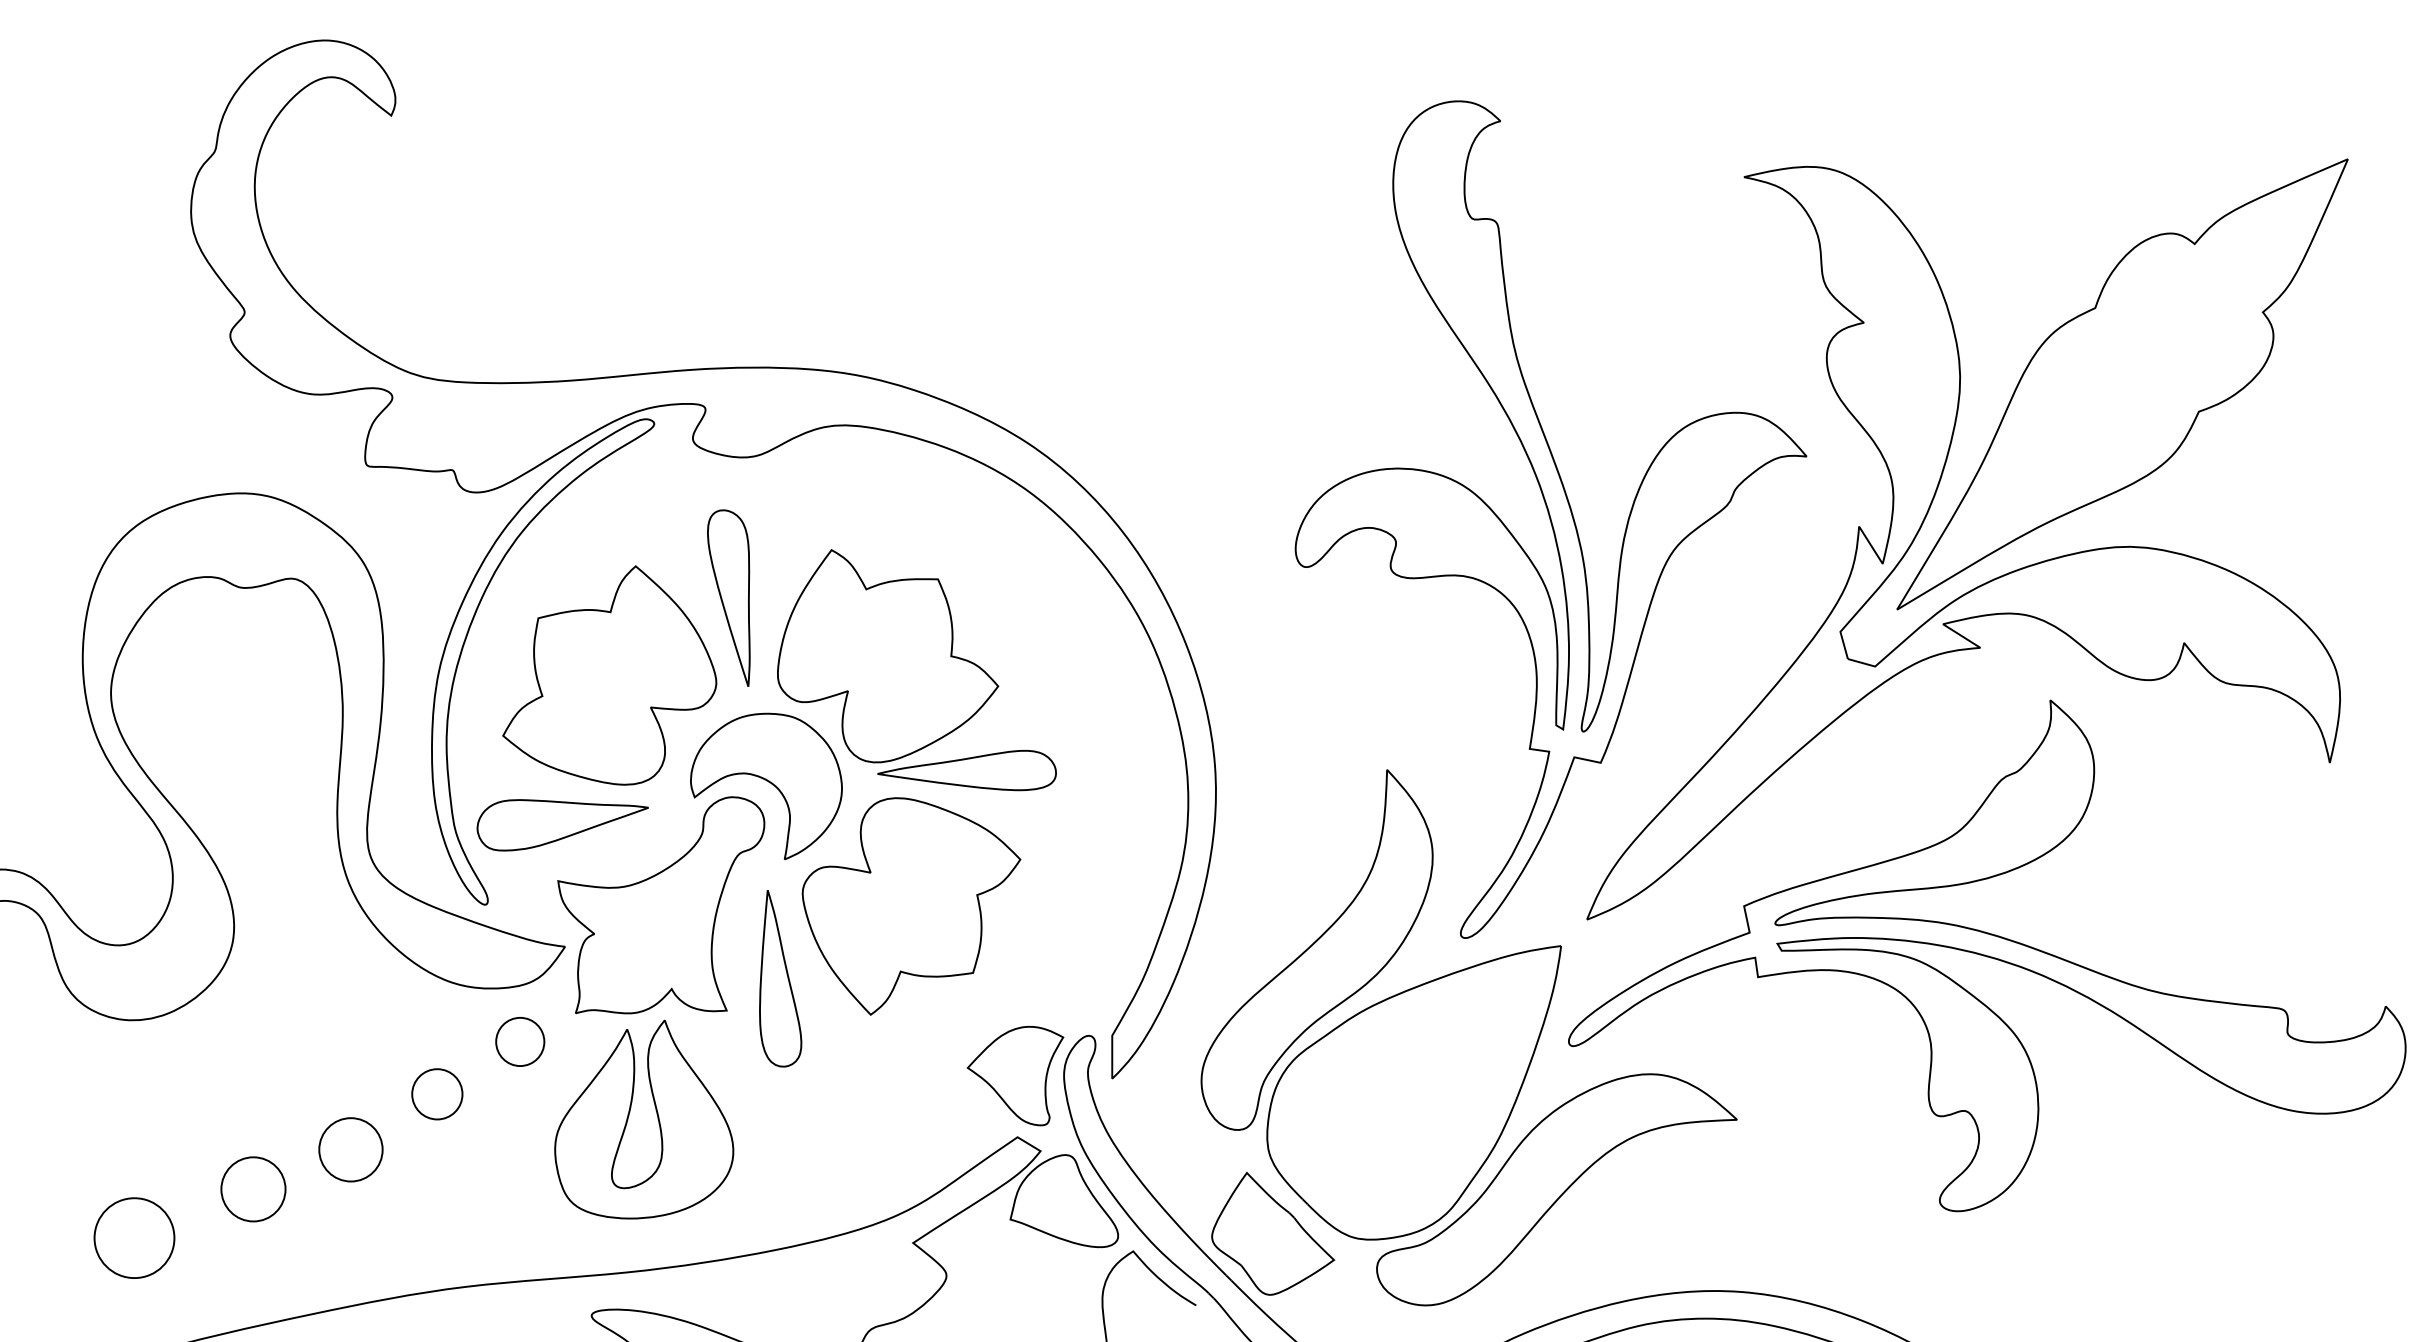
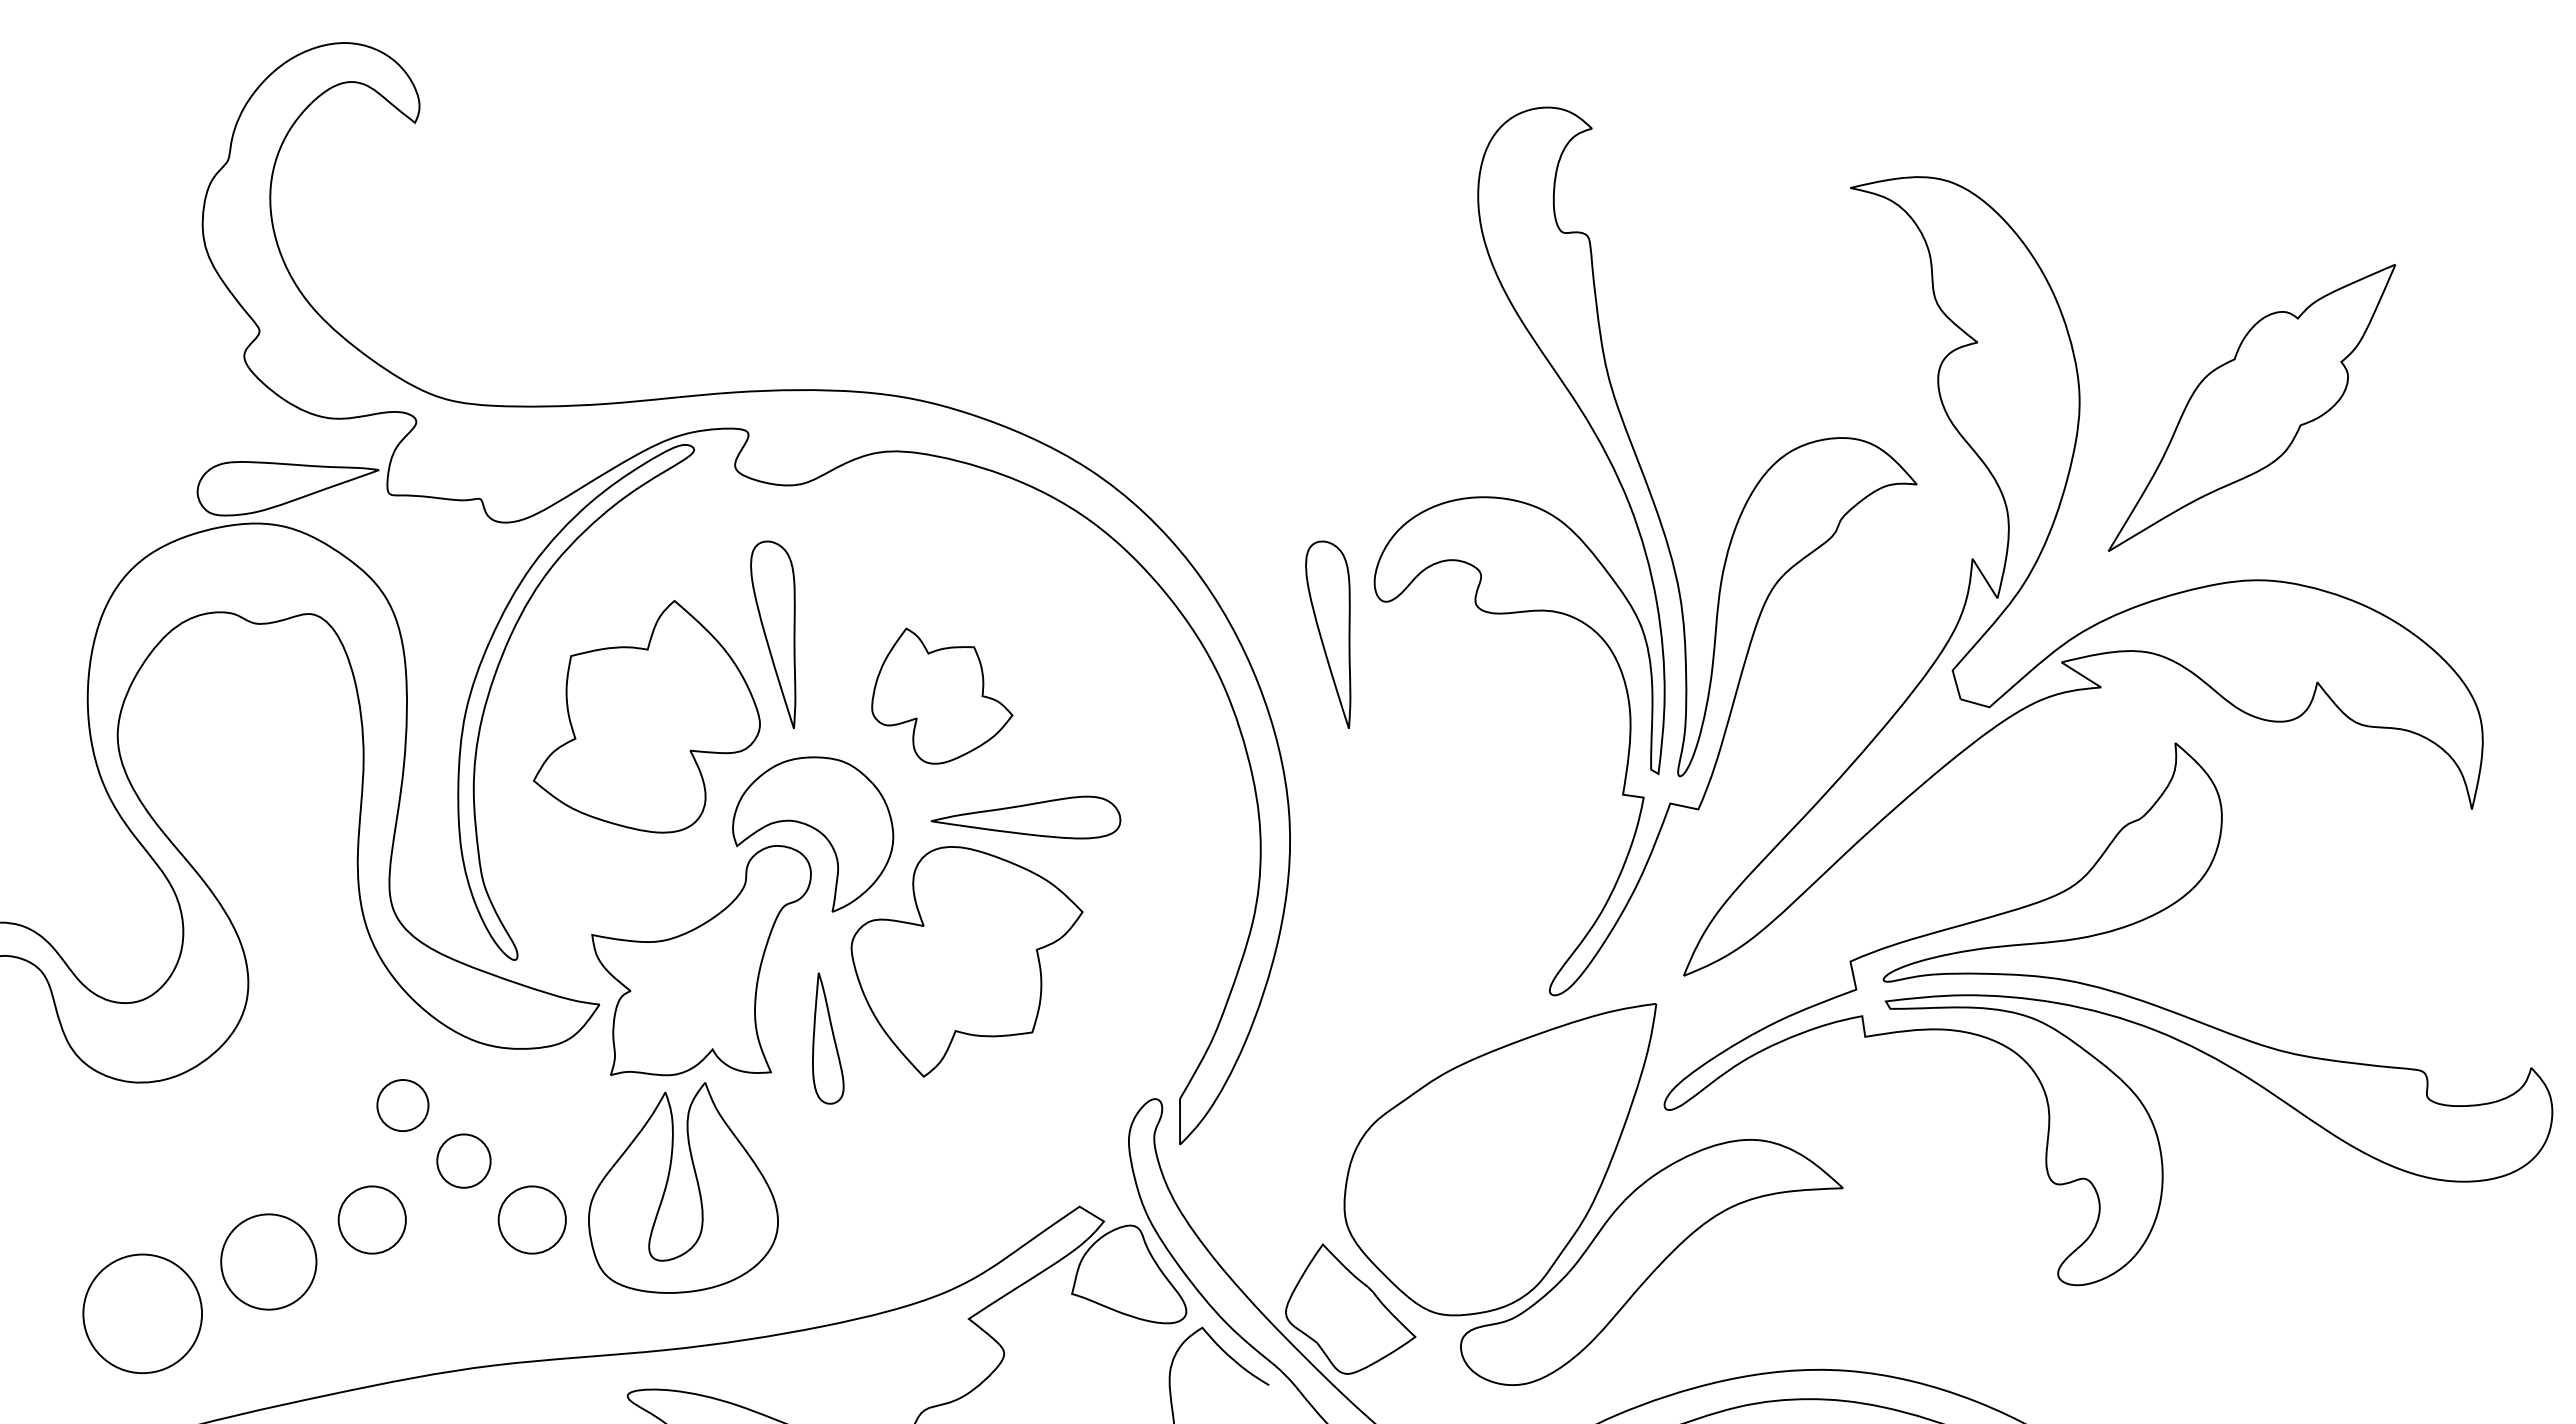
part: (2122, 384) -> (2251, 407), size x0.6
part: (1252, 597) -> (1328, 634), added
part: (888, 655) -> (942, 695), size x0.6
part: (562, 825) -> (287, 488), moved
part: (1316, 949) -> (1396, 1007), removed
part: (780, 978) -> (828, 1038), size x0.7
part: (519, 1041) -> (402, 1105), moved
part: (1015, 1075) -> (1077, 1141), removed
part: (500, 1149) -> (531, 1219), added
part: (253, 1188) -> (268, 1261), size x1.4
part: (134, 1237) -> (142, 1313), size x1.4

